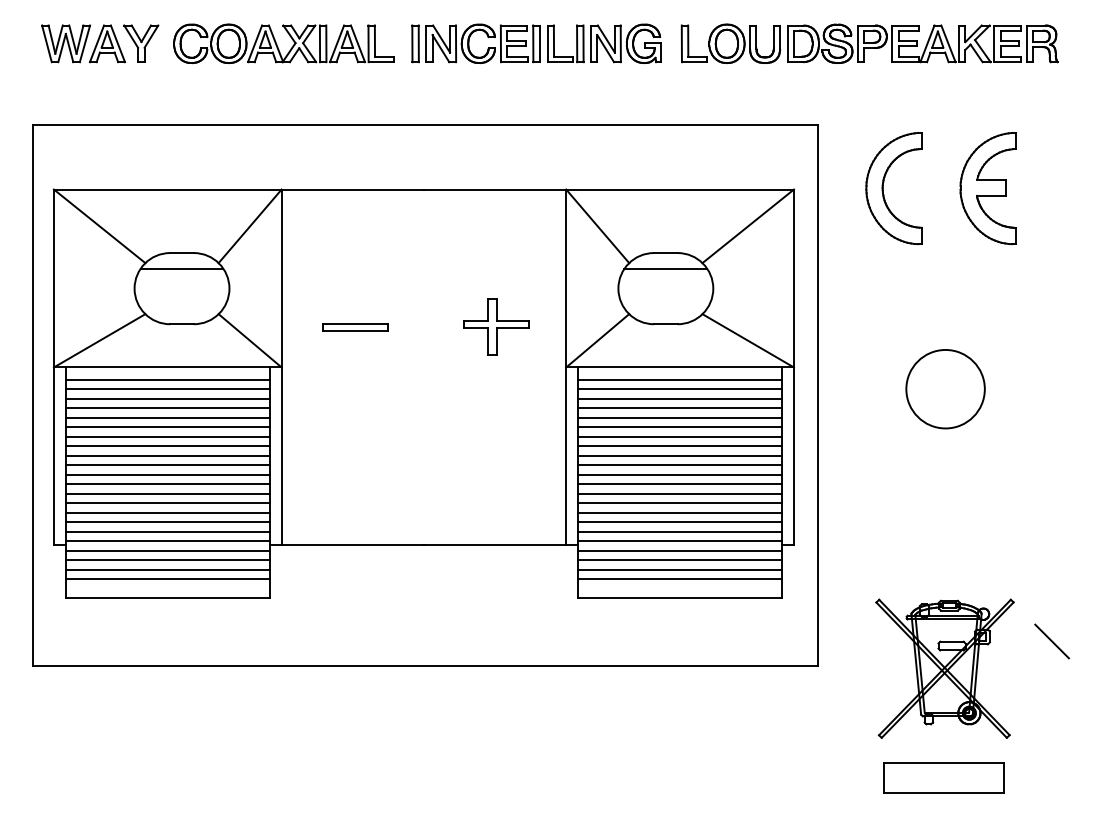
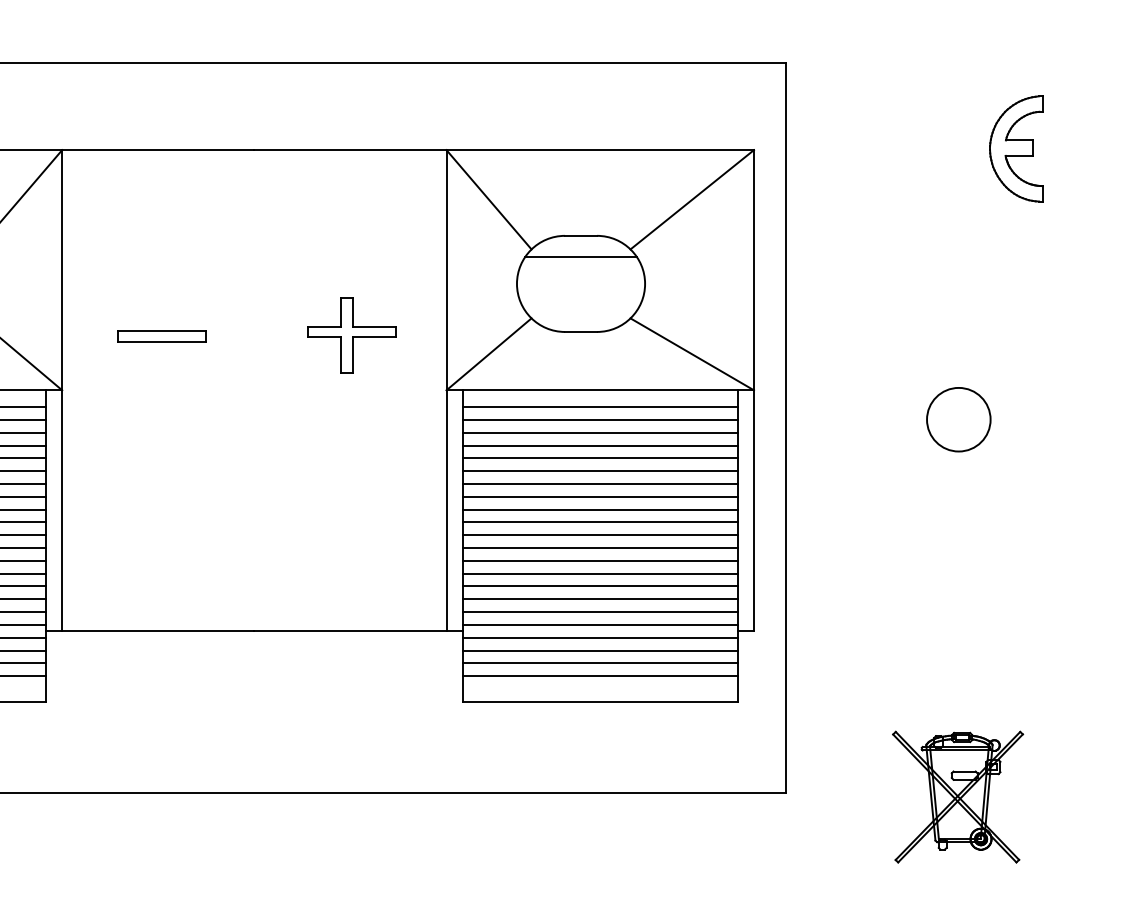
part: (883, 188) -> (874, 148), removed
part: (987, 188) -> (1015, 148), size x0.7
circle: (945, 388) -> (958, 418), size x0.6
line: (1051, 641) -> (1101, 760), removed
part: (944, 668) -> (957, 796), size x0.7

